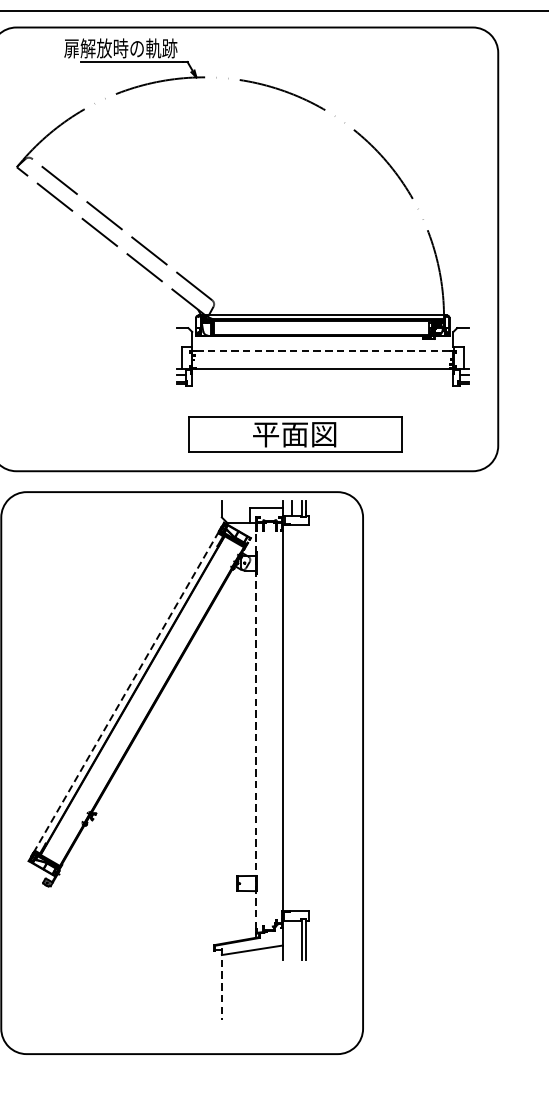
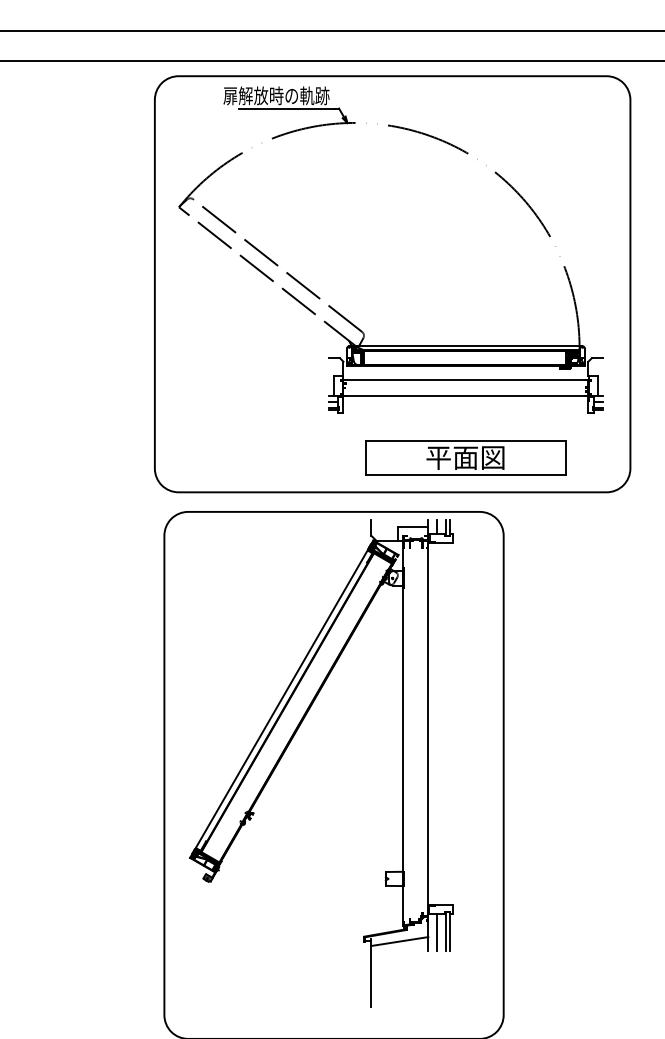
line: (322, 350) -> (465, 379), dashed -> solid
part: (294, 434) -> (465, 457), moved
line: (126, 692) -> (281, 699), dashed -> solid
line: (256, 729) -> (403, 734), dashed -> solid
line: (292, 939) -> (437, 931), added
line: (222, 984) -> (371, 973), dashed -> solid

